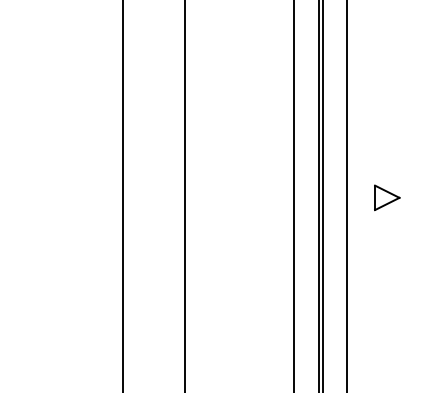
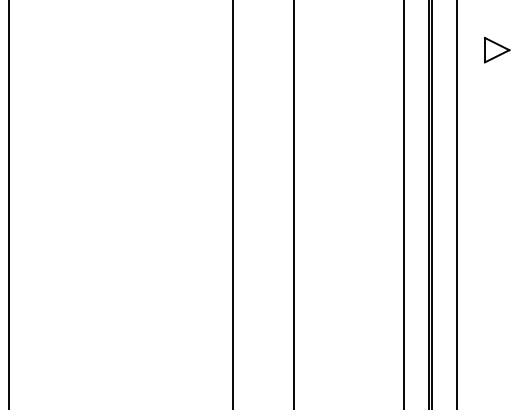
part: (387, 197) -> (497, 49), moved

